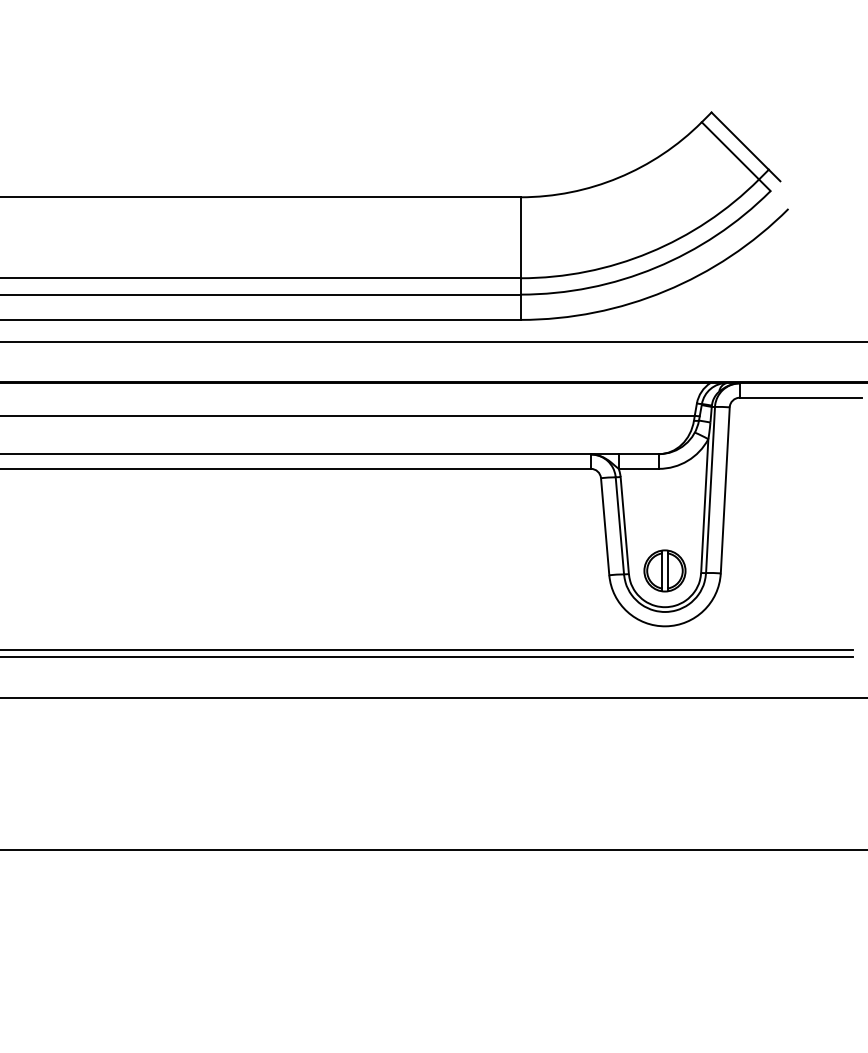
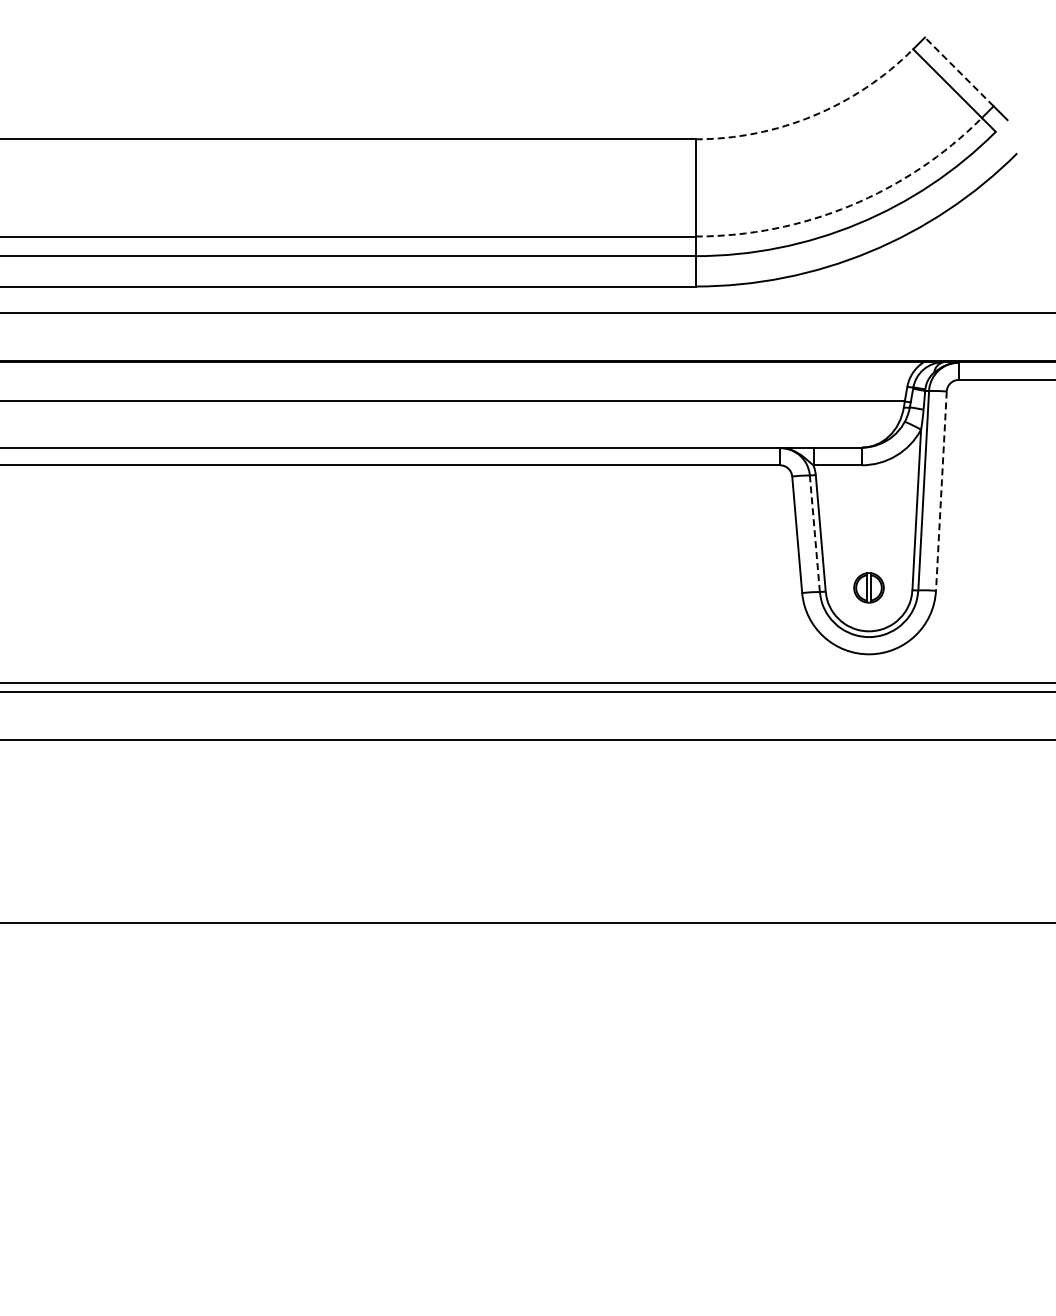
line: (740, 140) -> (959, 71), solid -> dashed
arc: (618, 177) -> (813, 115), solid -> dashed
arc: (649, 252) -> (850, 205), solid -> dashed
line: (725, 490) -> (941, 491), solid -> dashed
line: (619, 525) -> (814, 533), solid -> dashed
part: (664, 570) -> (868, 587), size x0.6

